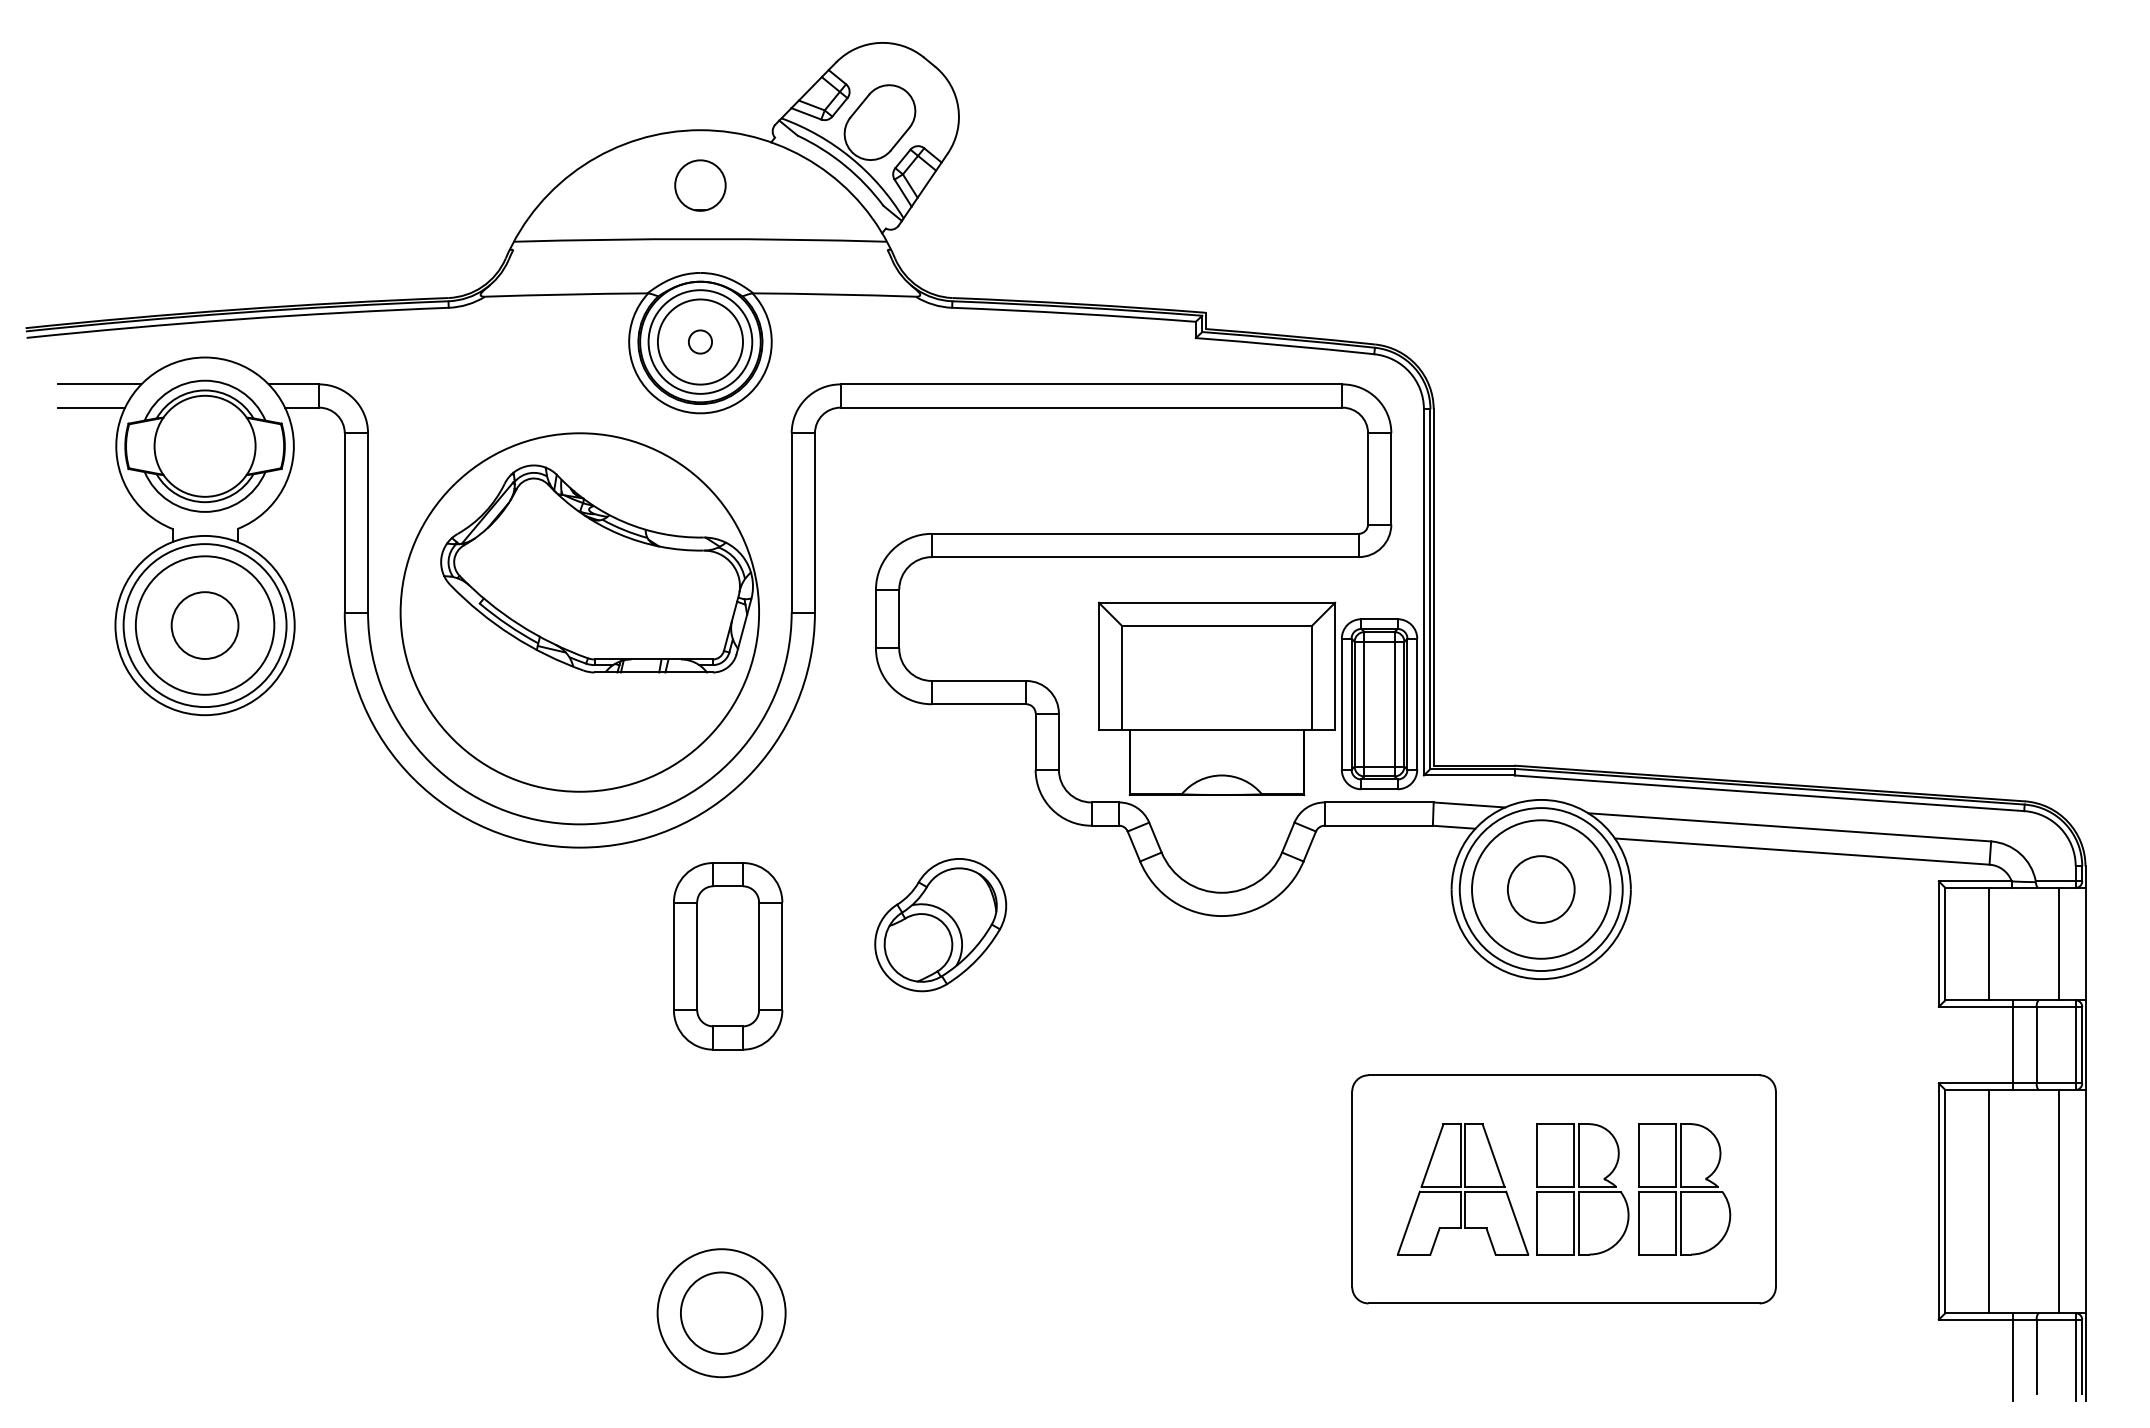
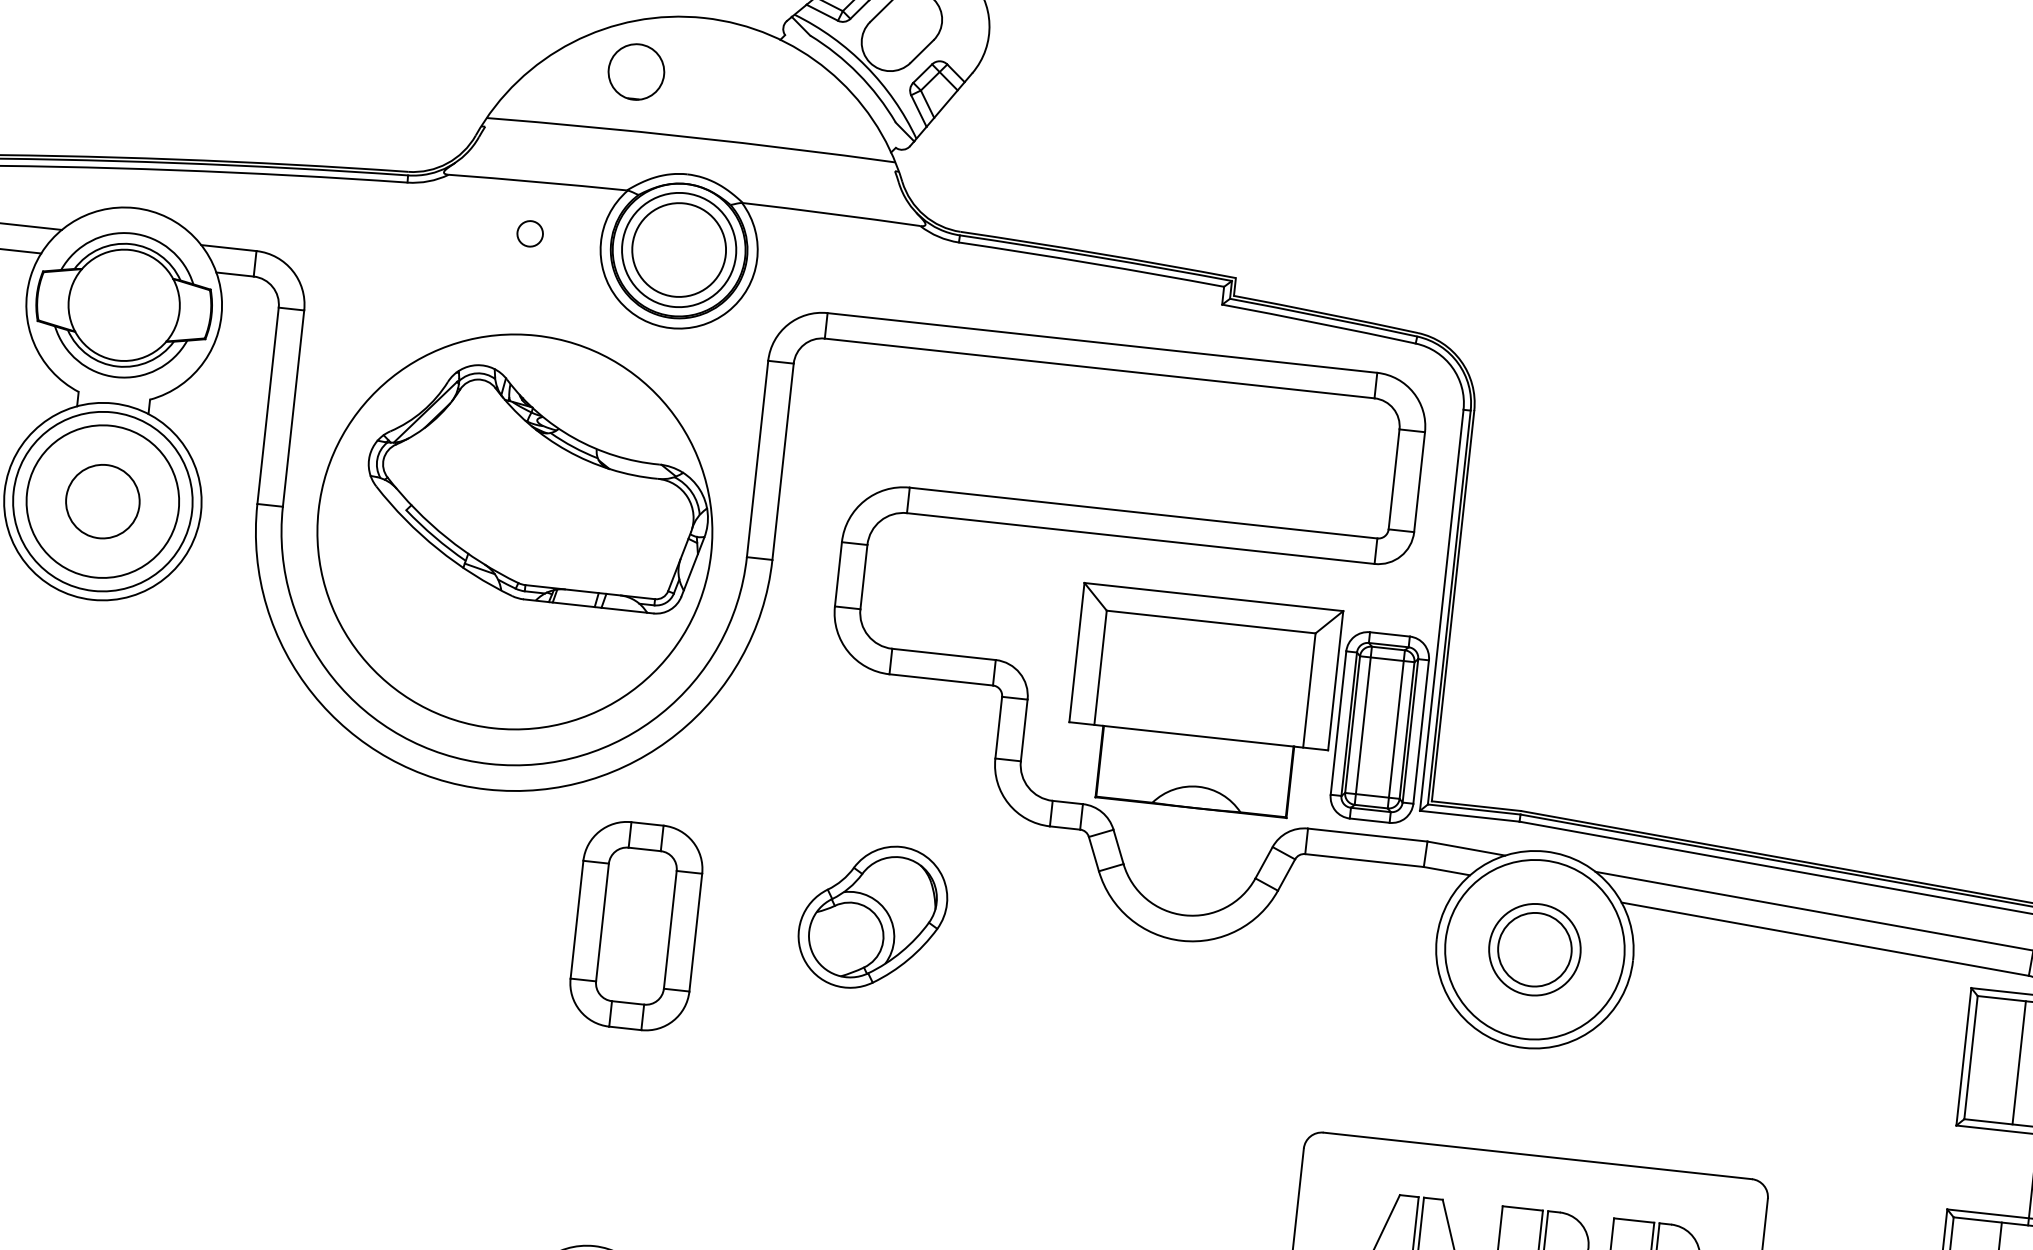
circle: (700, 185) -> (636, 71), moved
circle: (700, 341) -> (530, 233), moved
circle: (1541, 889) -> (1535, 949), size x0.6

